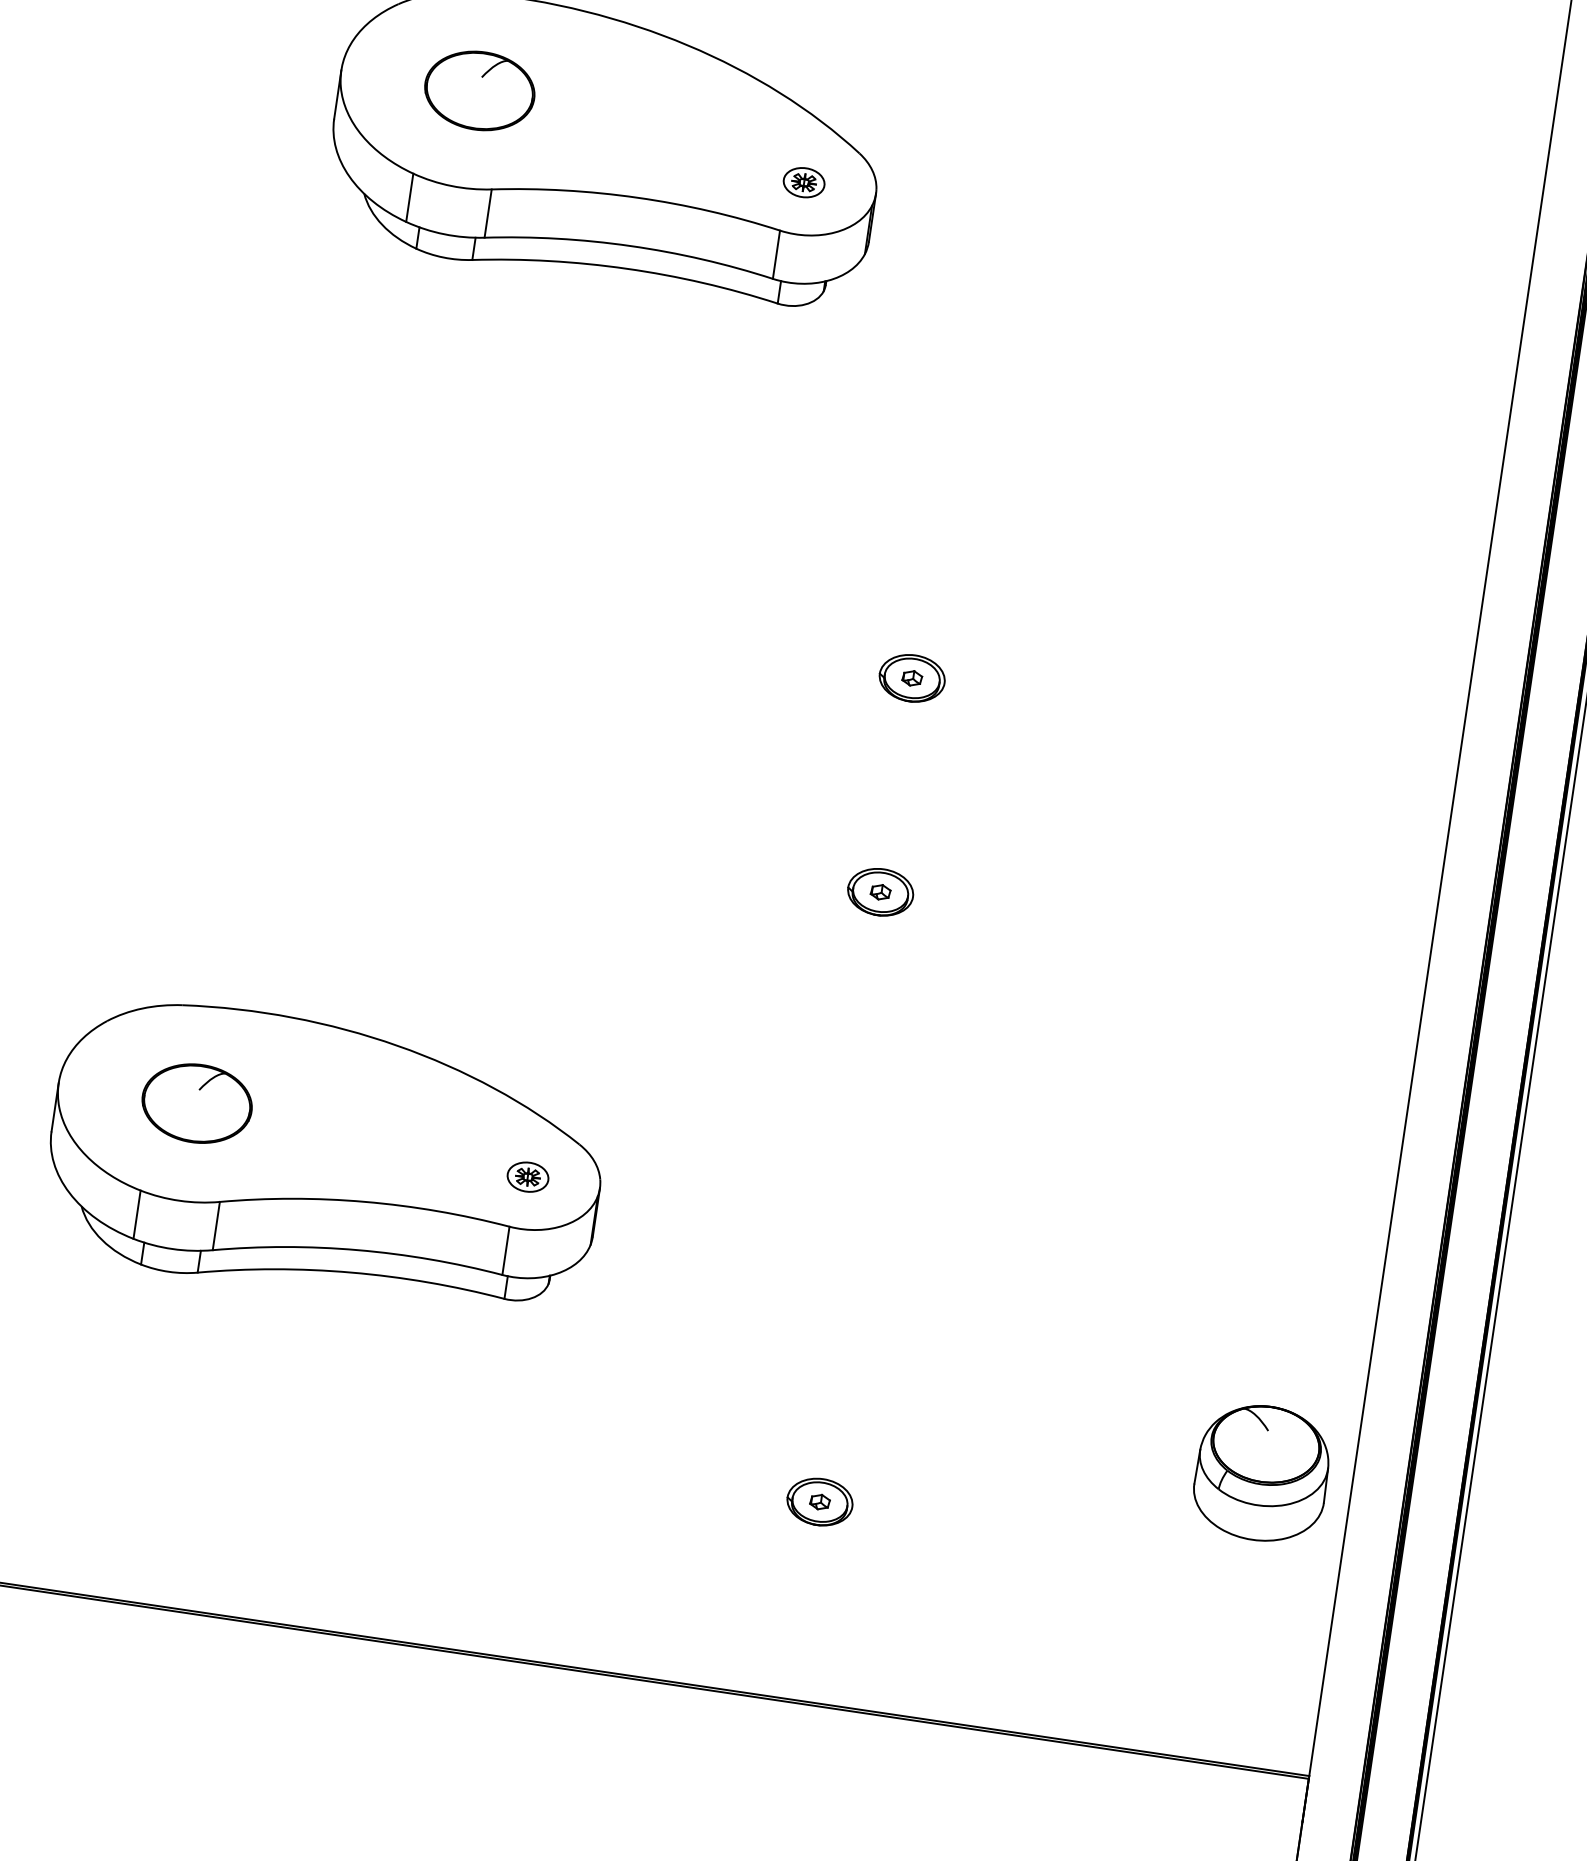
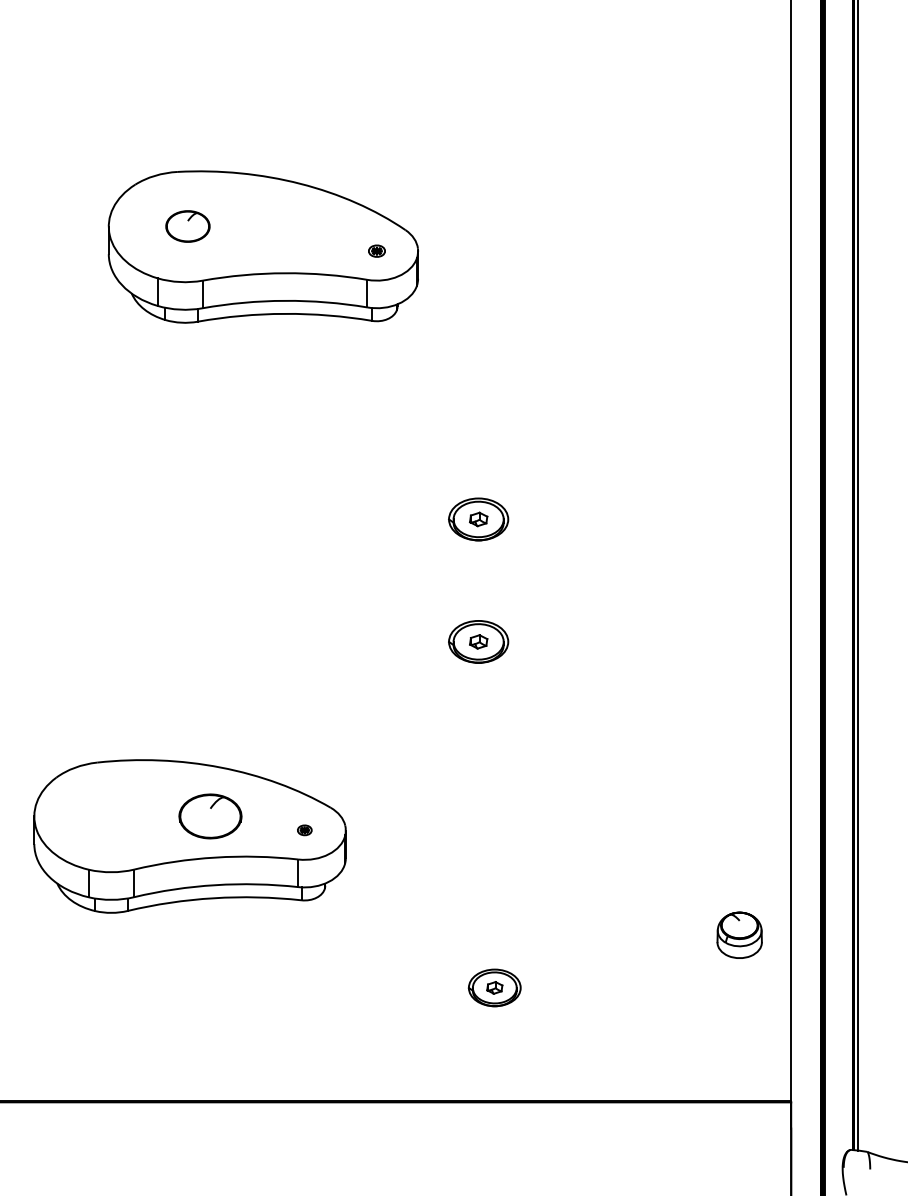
part: (479, 90) -> (187, 226), size x0.7
part: (803, 183) -> (376, 251), size x0.7
part: (910, 678) -> (477, 519), size x1.6
part: (879, 891) -> (477, 641), size x1.6
part: (197, 1103) -> (210, 816), moved
part: (527, 1177) -> (304, 830), size x0.6
part: (1261, 1473) -> (739, 935), size x0.6
part: (819, 1501) -> (494, 987), size x1.4

